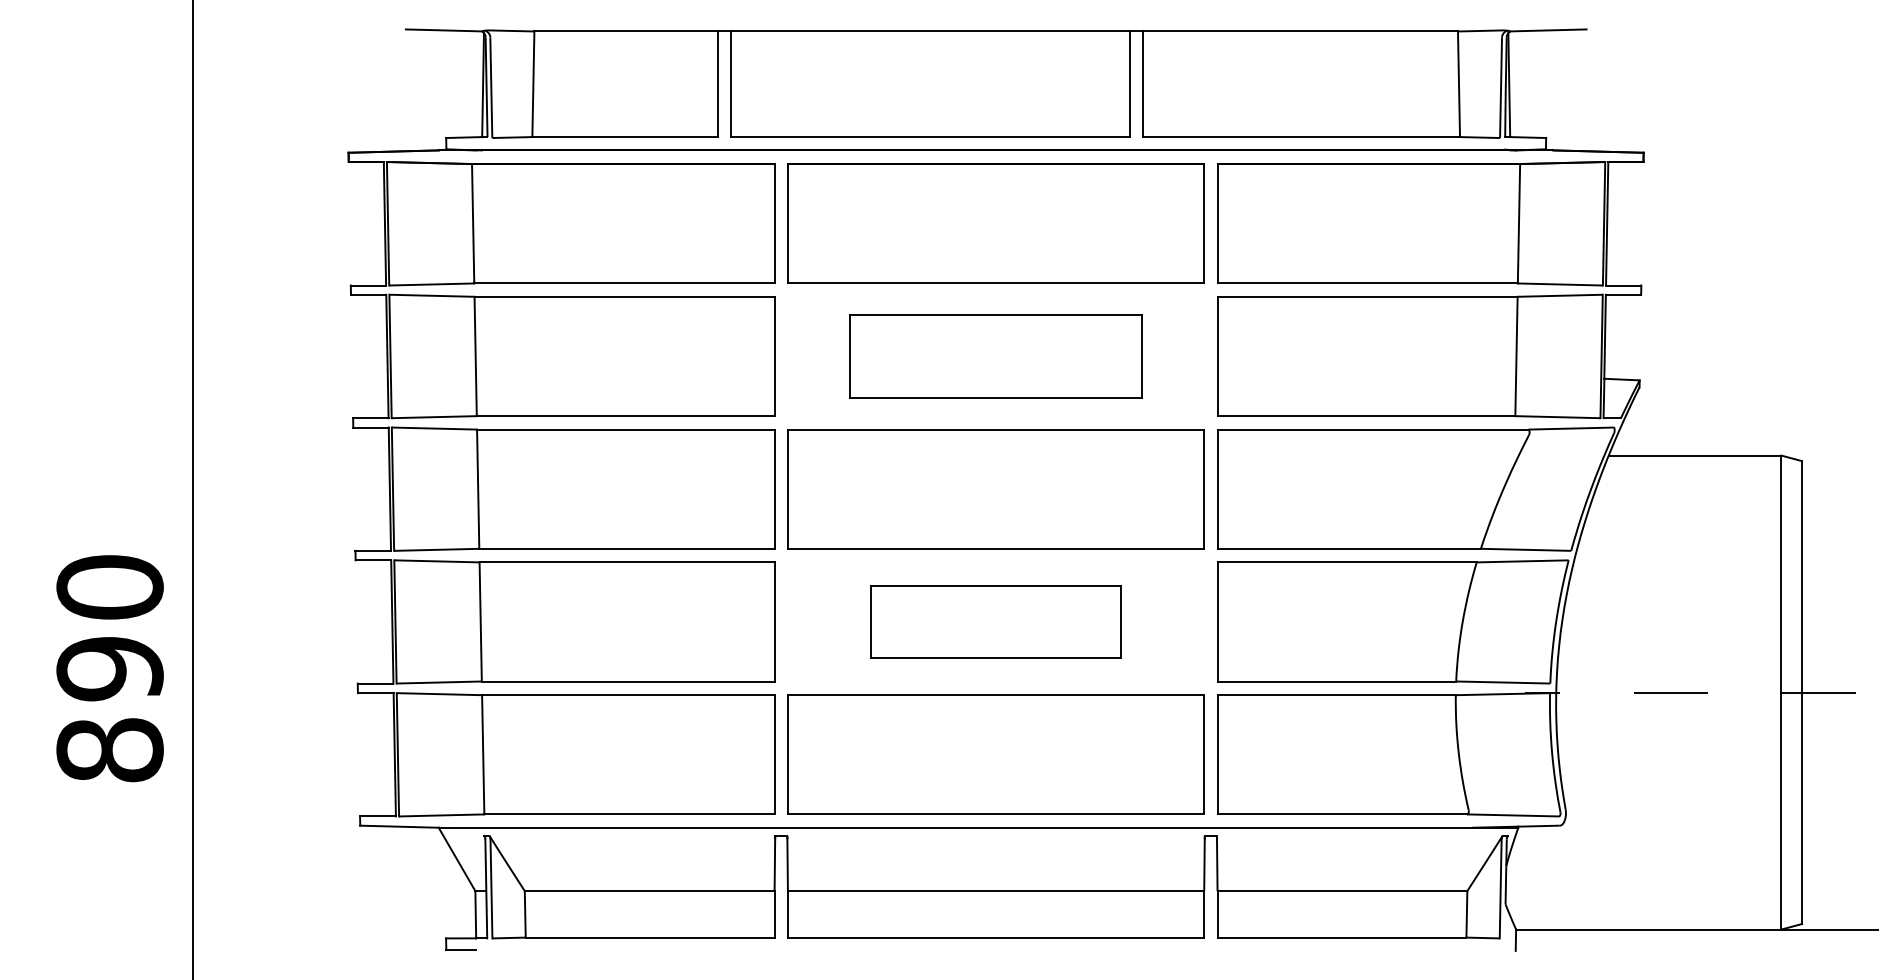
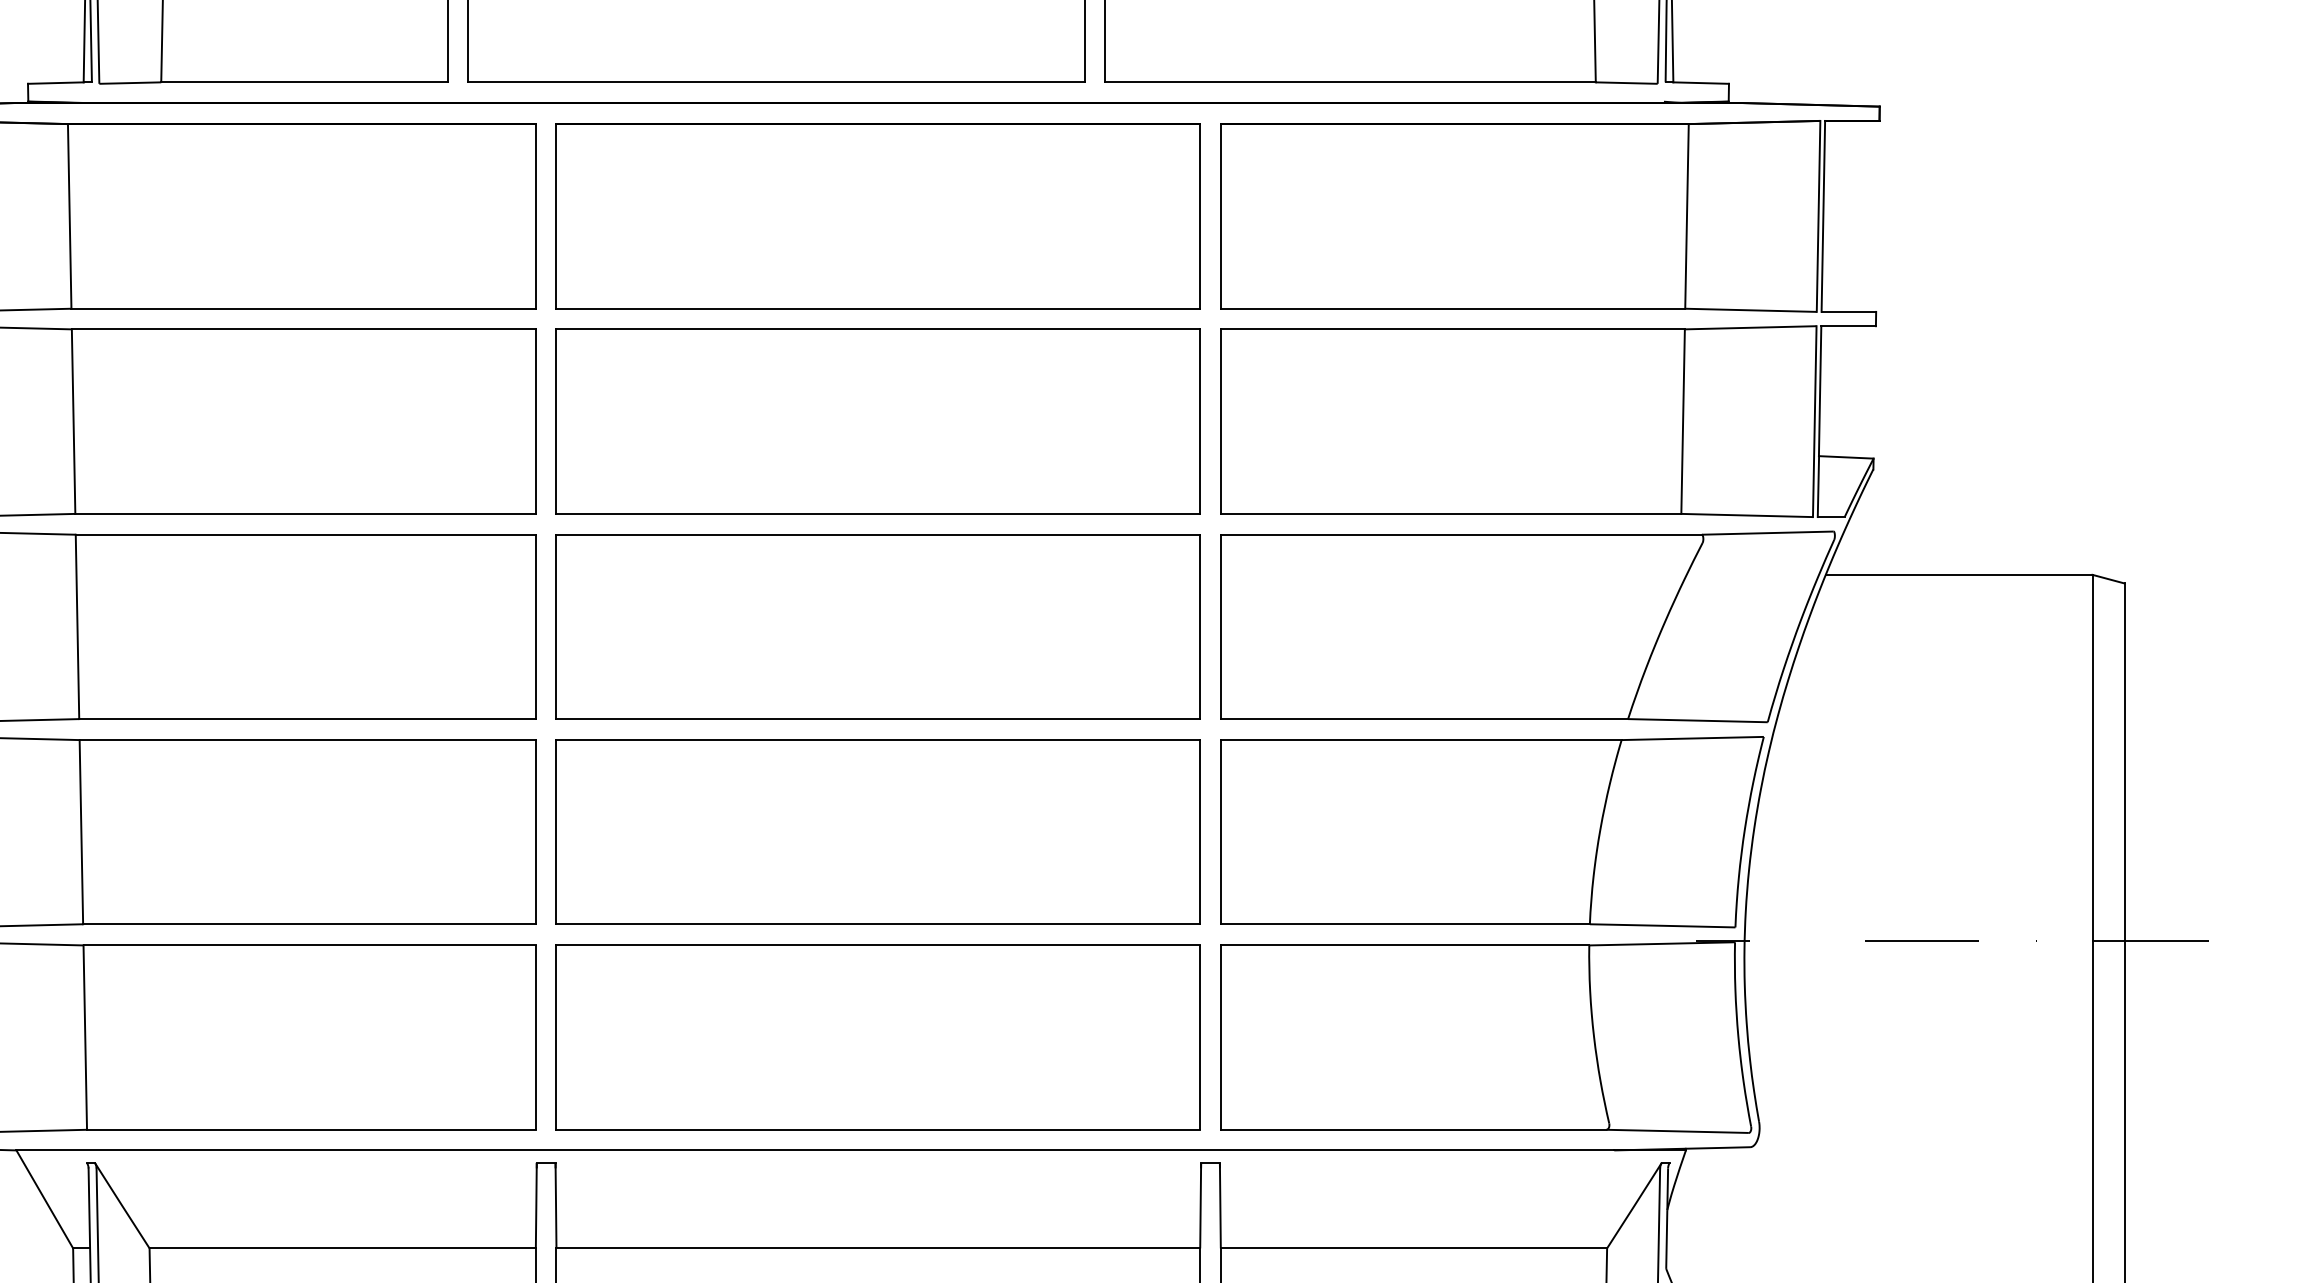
part: (995, 356) -> (877, 421), size x1.43
part: (995, 621) -> (877, 831), size x1.67

